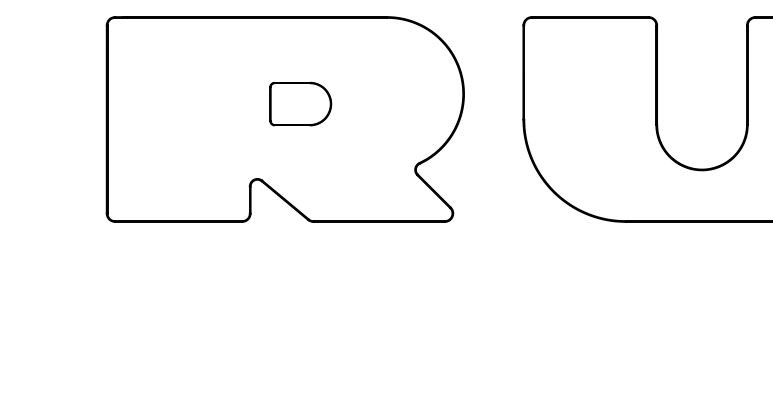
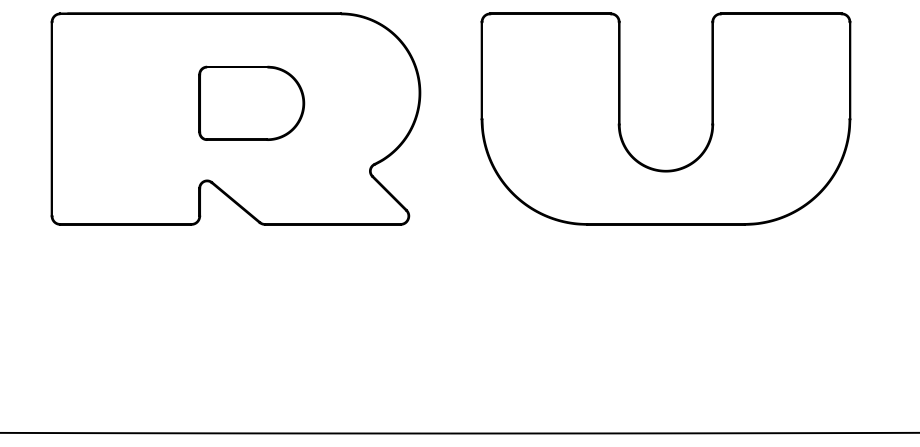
part: (300, 103) -> (251, 102), size x1.67

